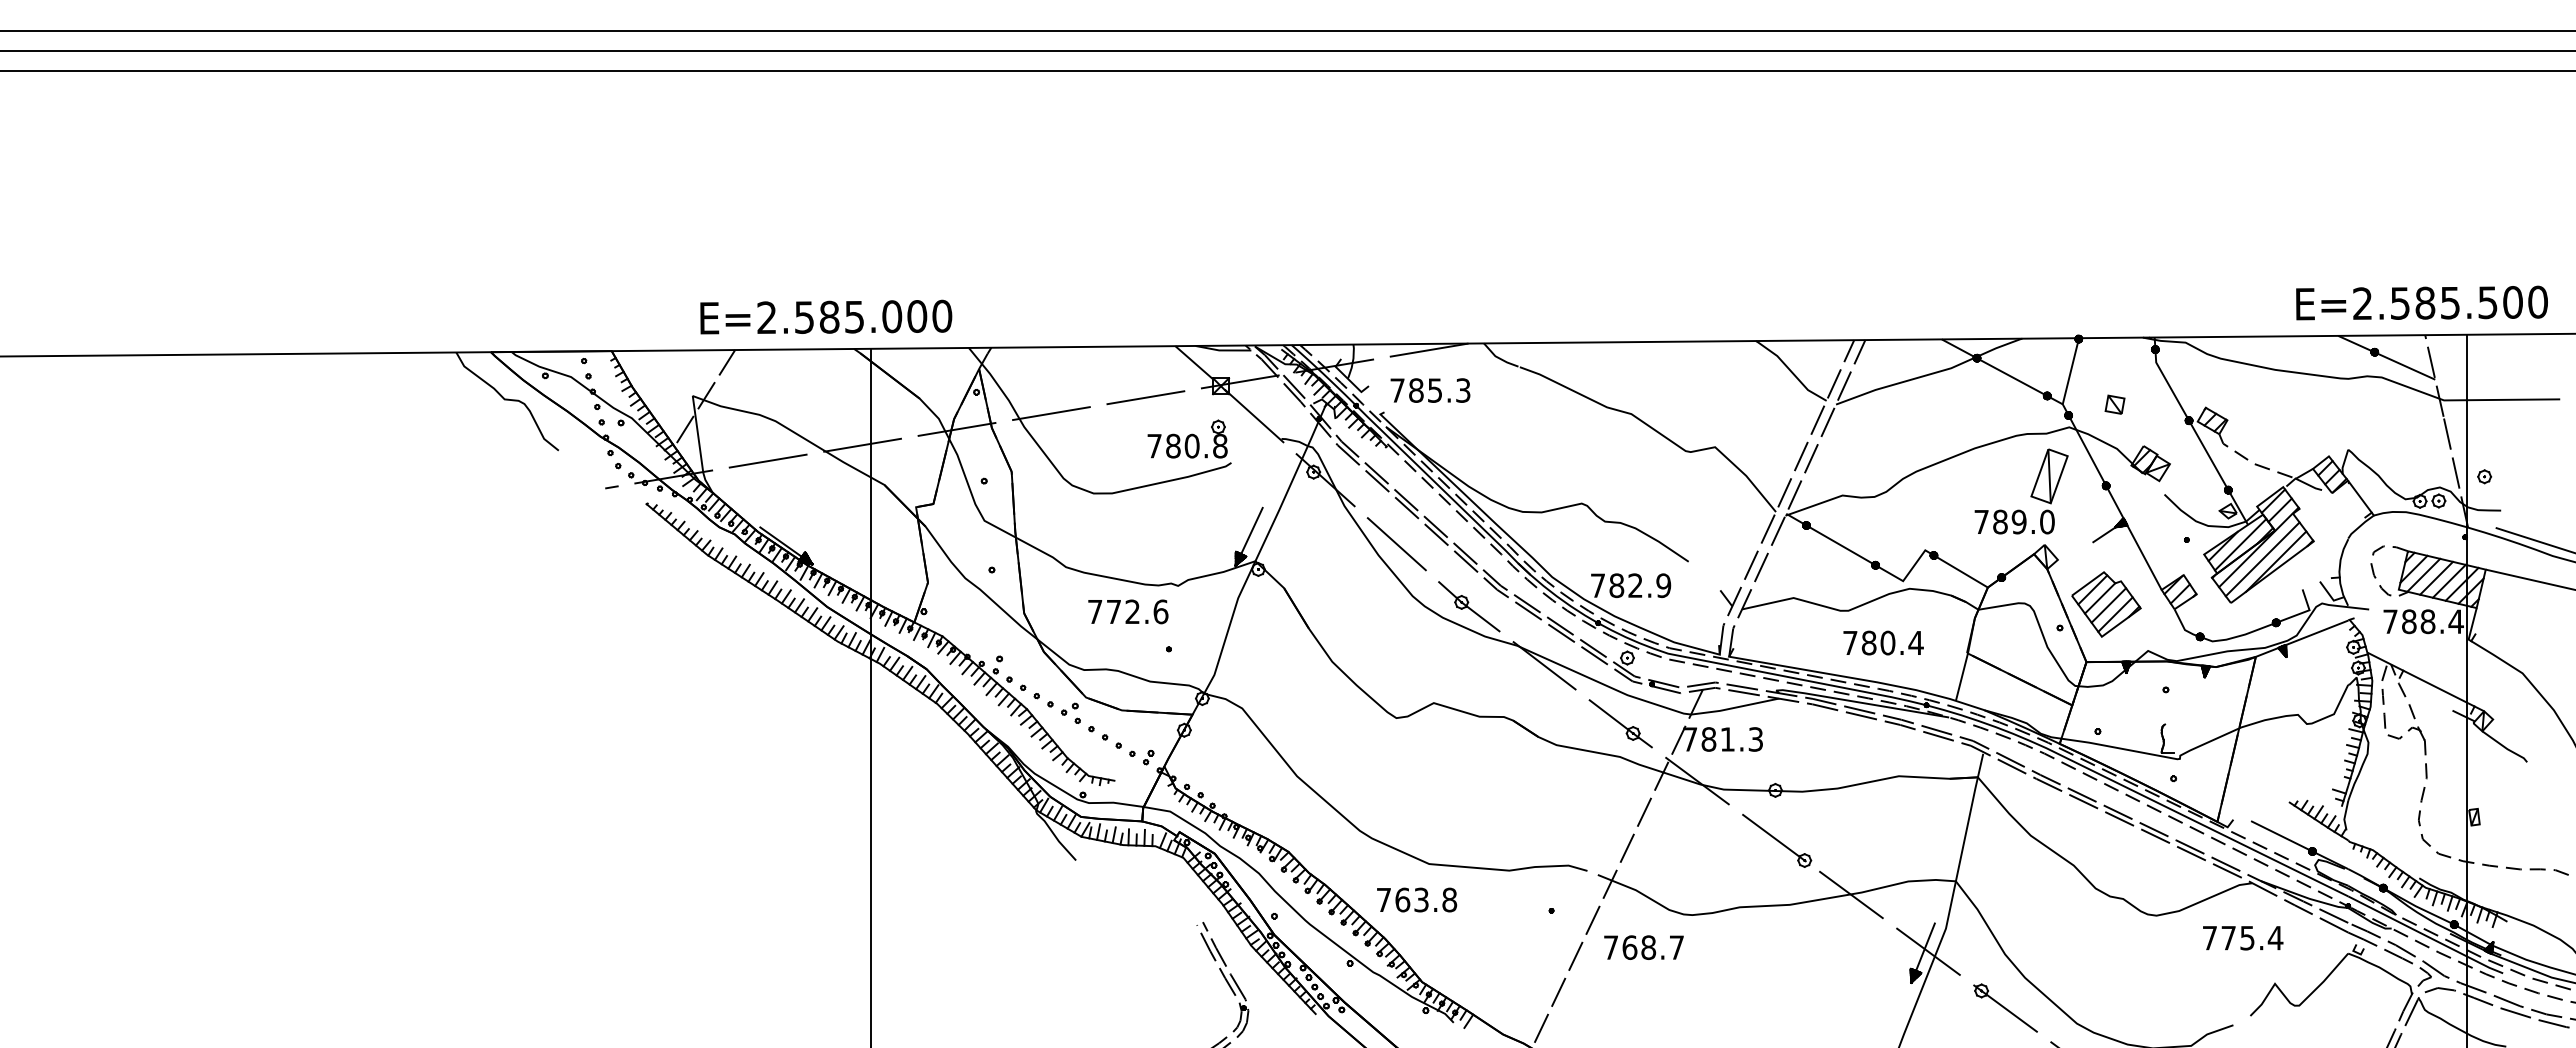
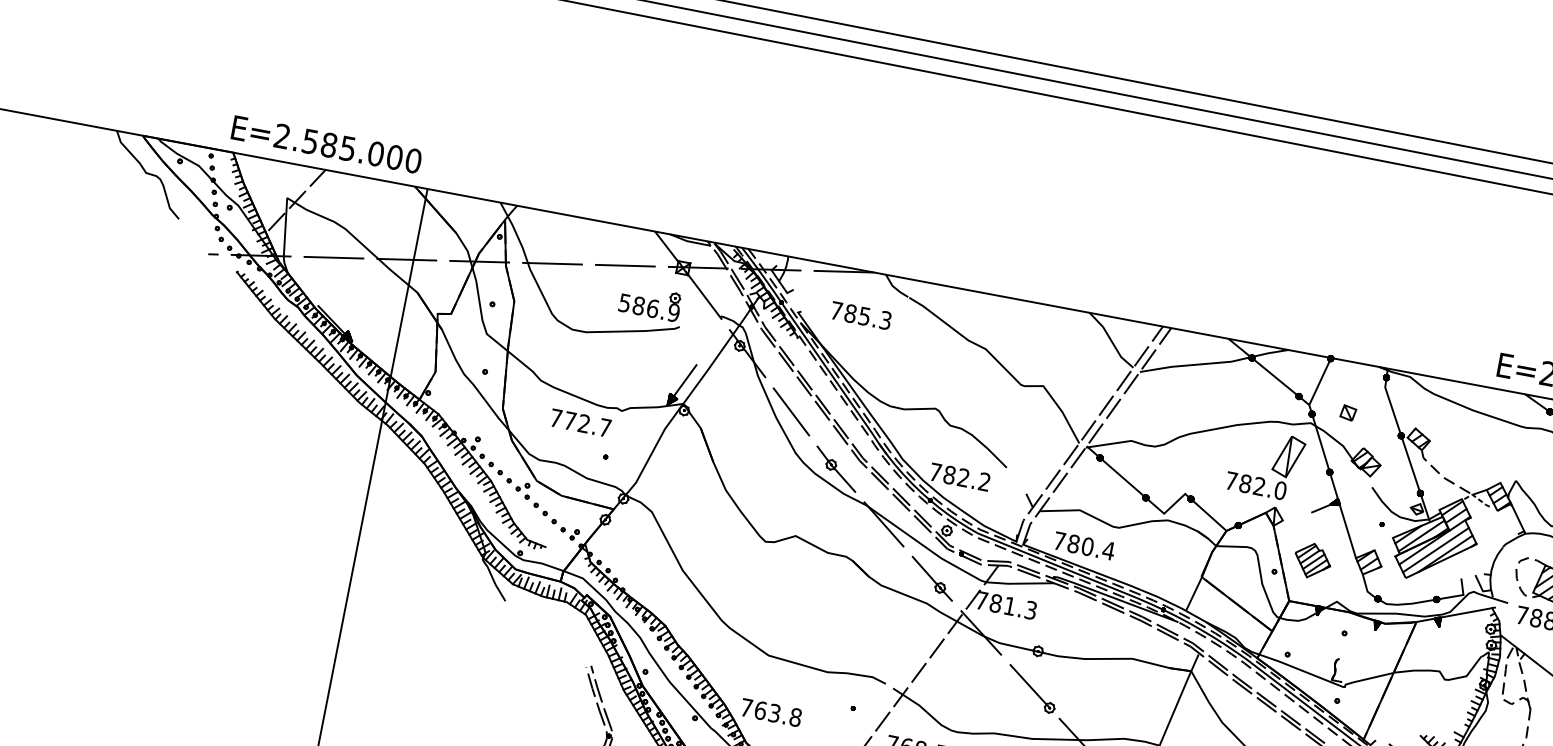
text: (826, 316) -> (327, 144), moved
text: (1430, 390) -> (861, 315), moved
text: (1187, 445) -> (649, 307), 780.8 -> 586.9
line: (2303, 482) -> (1477, 498), solid -> dashed
text: (2018, 521) -> (1259, 486), 789.0 -> 782.0
text: (1663, 585) -> (984, 481), 782.9 -> 782.2
part: (2106, 604) -> (1312, 560), size x0.7
text: (1160, 611) -> (605, 427), 772.6 -> 772.7
text: (1883, 642) -> (1084, 545), moved
text: (1417, 899) -> (771, 712), moved

